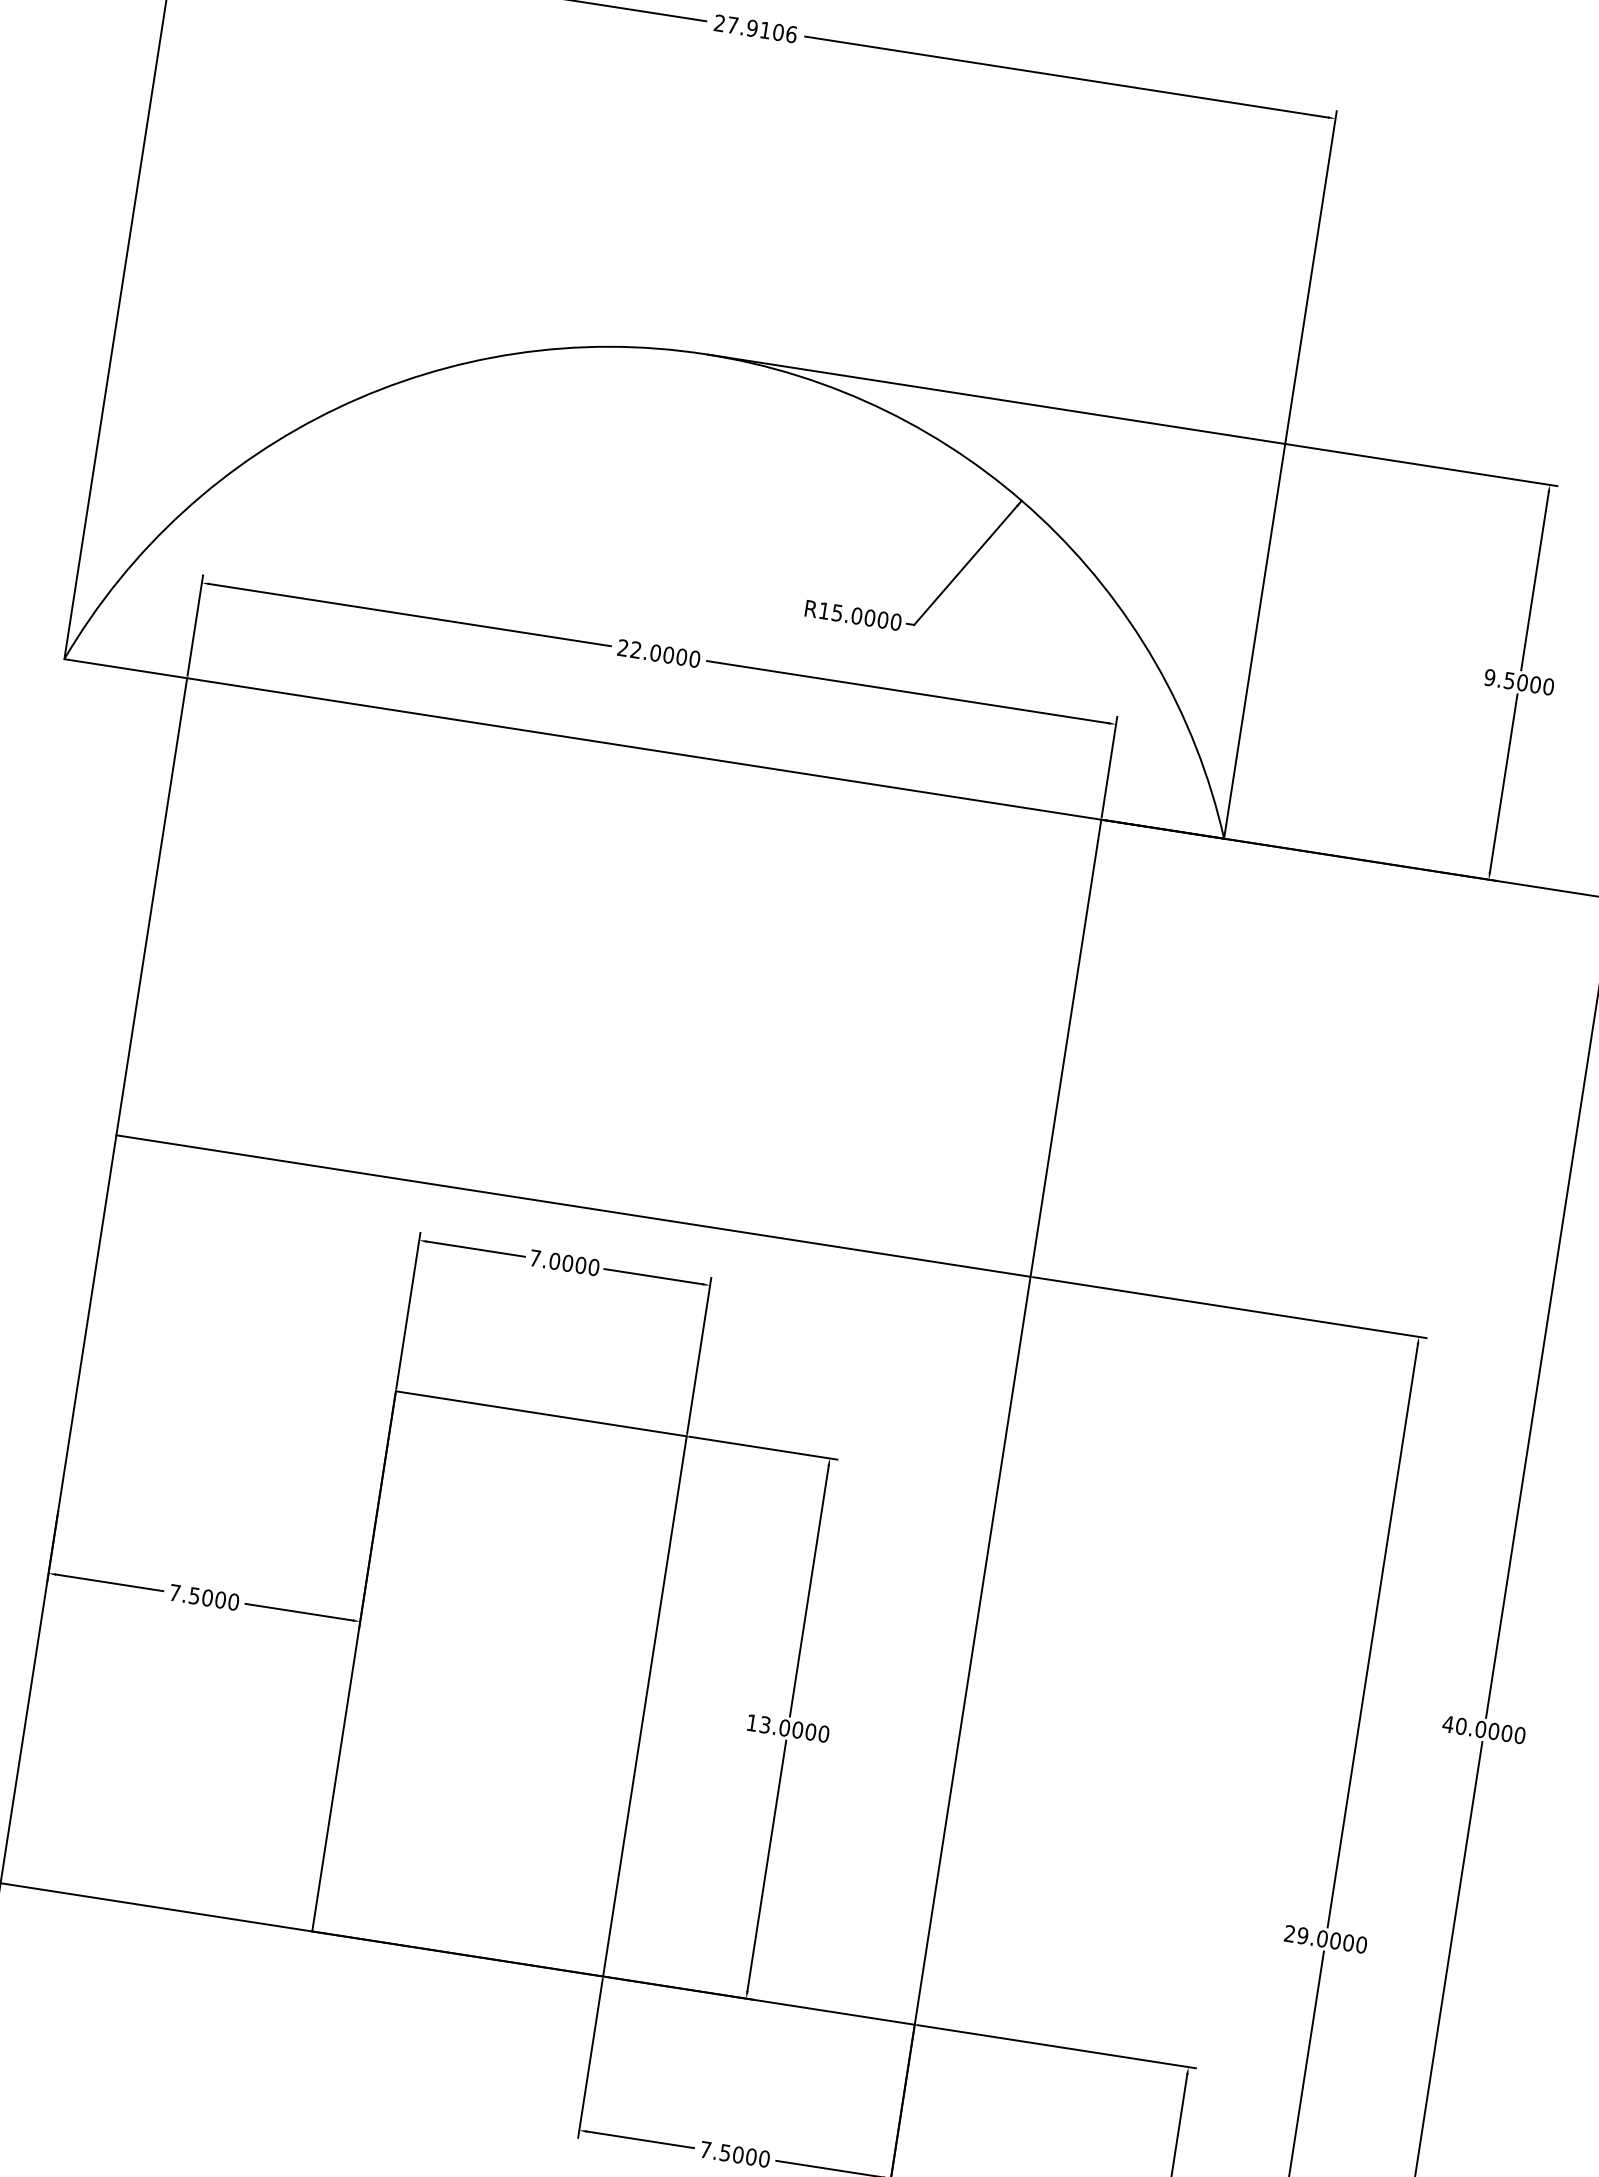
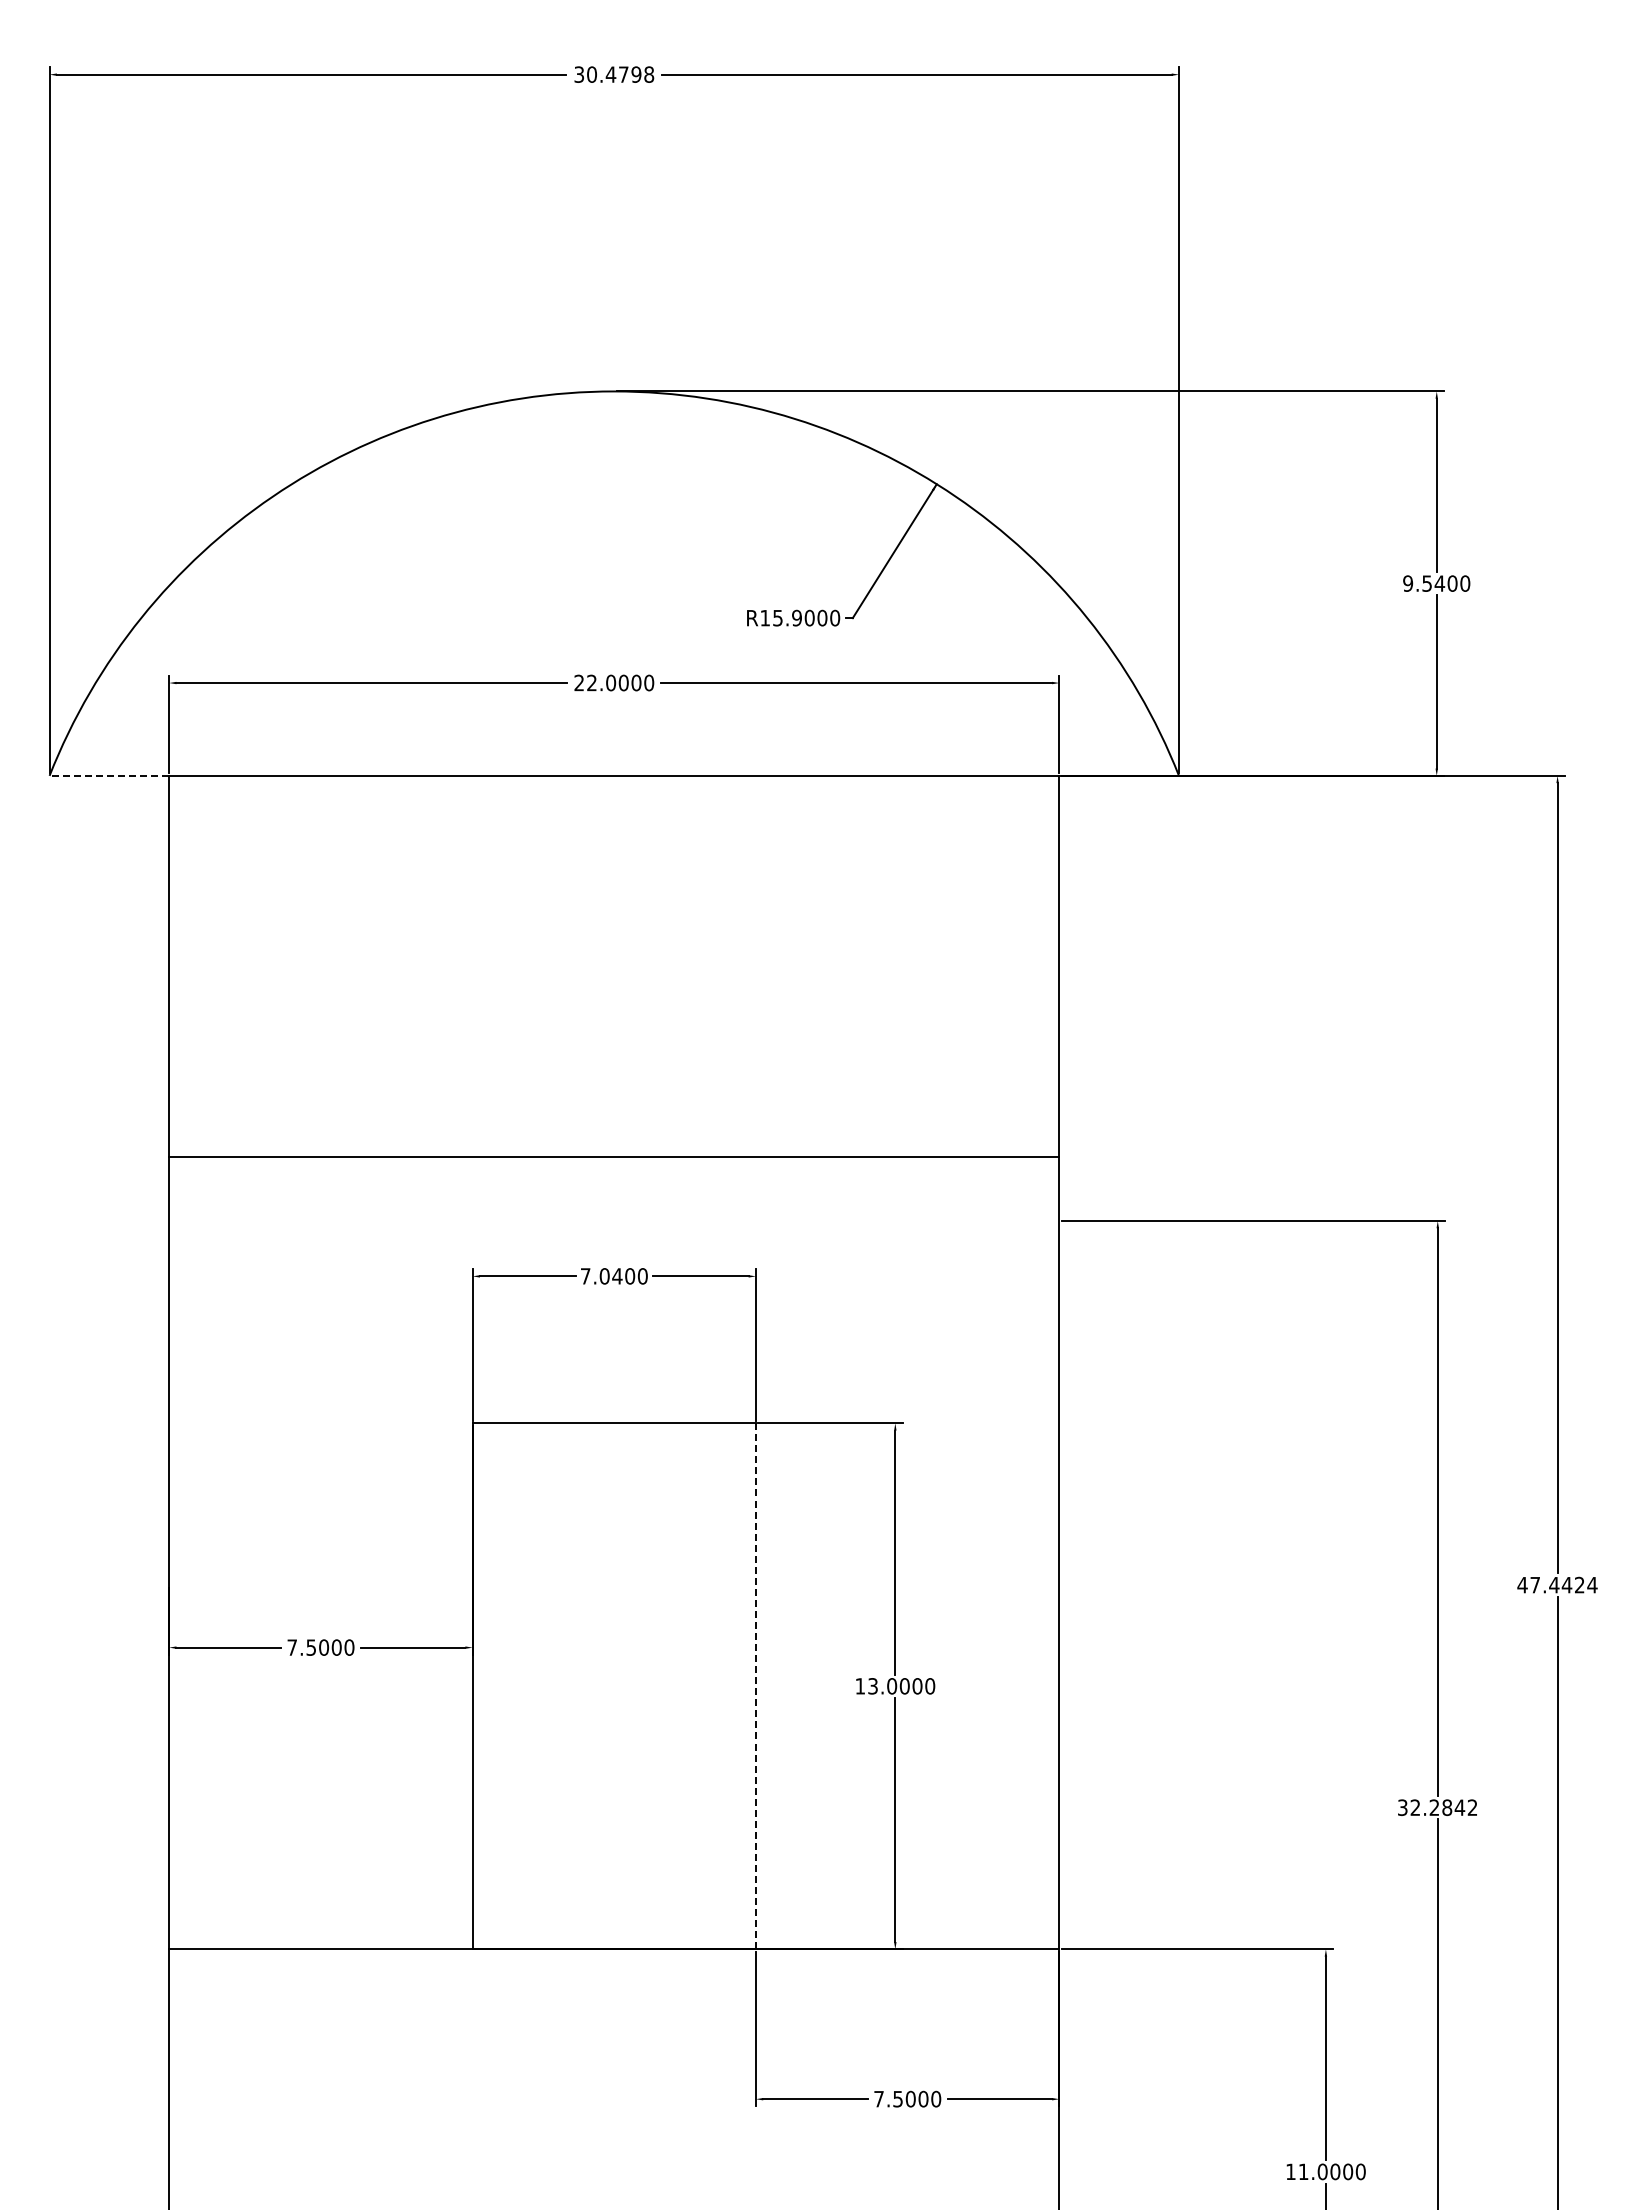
text: (755, 28) -> (614, 74), 27.9106 -> 30.4798
text: (856, 616) -> (796, 618), R15.0000 -> R15.9000
line: (125, 668) -> (109, 775), solid -> dashed
text: (1522, 682) -> (1439, 583), 9.5000 -> 9.5400
line: (573, 1205) -> (614, 1156), moved
text: (567, 1263) -> (617, 1276), 7.0000 -> 7.0400
line: (644, 1705) -> (755, 1685), solid -> dashed
text: (1490, 1730) -> (1563, 1584), 40.0000 -> 47.4424
text: (1325, 1939) -> (1437, 1807), 29.0000 -> 32.2842

